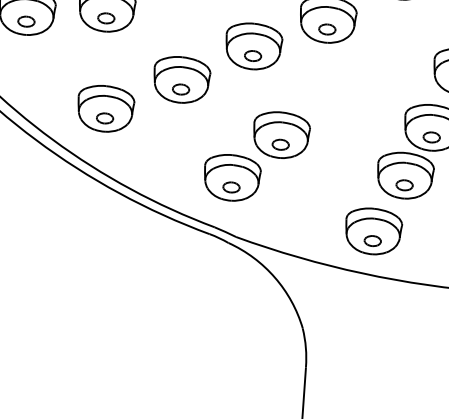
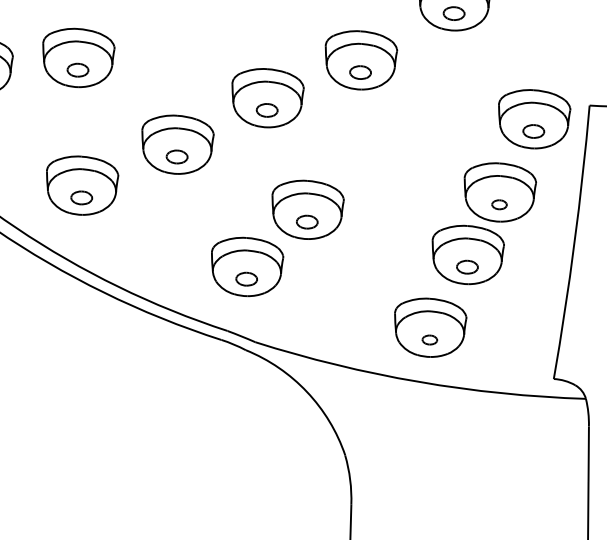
part: (431, 137) -> (499, 204), size x0.7
part: (372, 240) -> (429, 339), size x0.7

